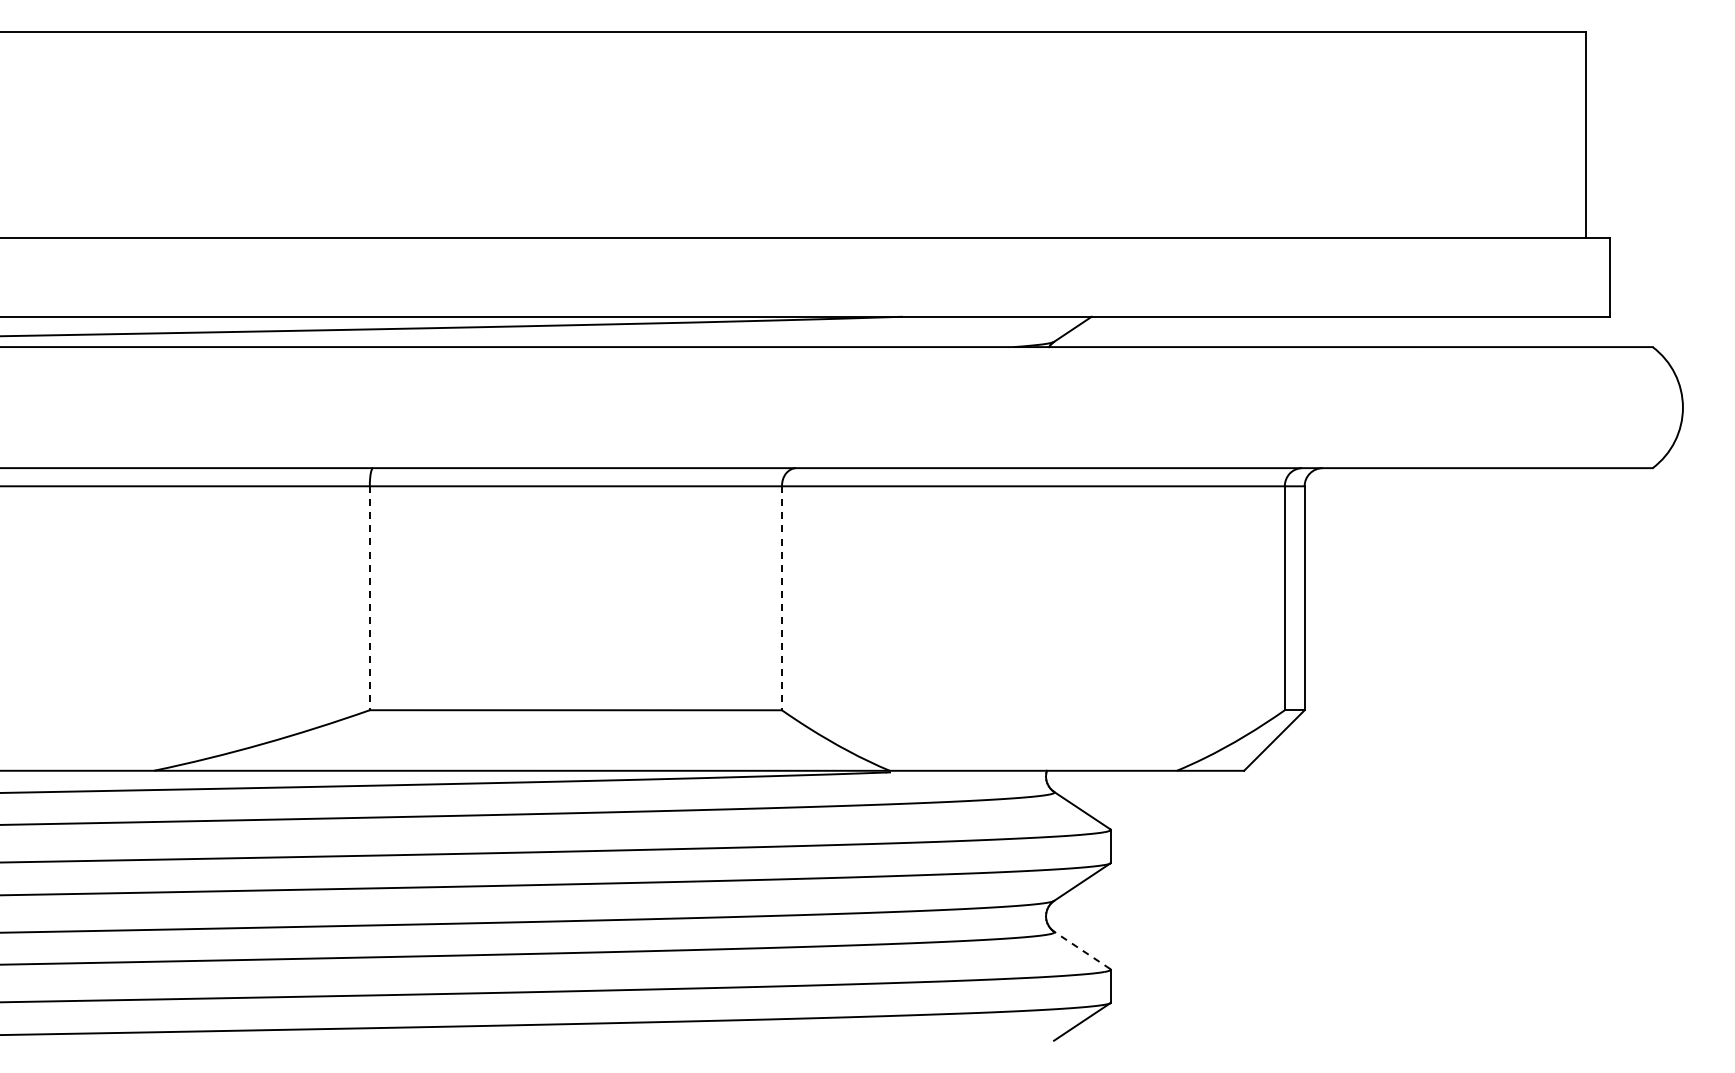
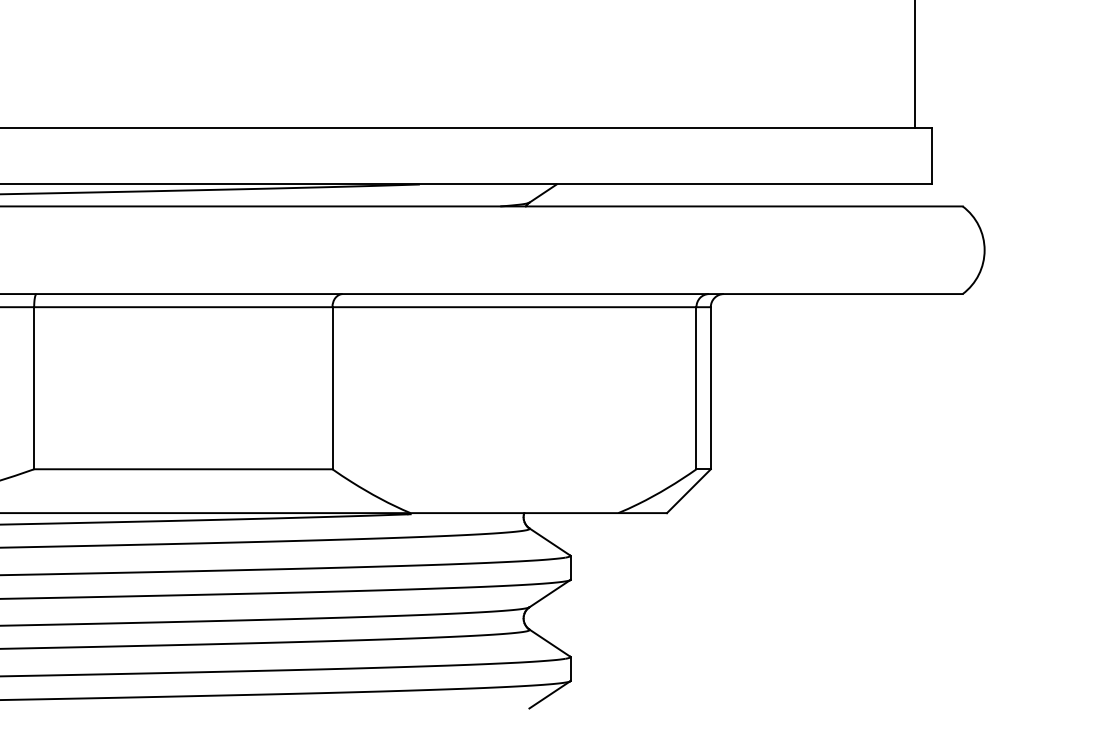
line: (369, 598) -> (33, 388), dashed -> solid
line: (781, 598) -> (332, 388), dashed -> solid
line: (1082, 950) -> (550, 643), dashed -> solid

